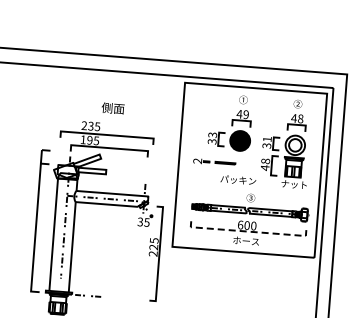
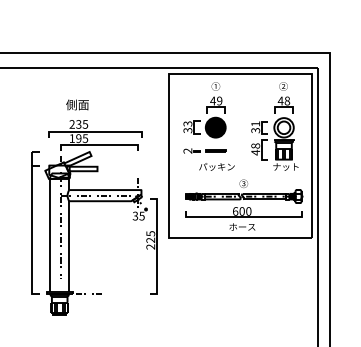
text: (113, 107) -> (77, 104), moved
part: (230, 122) -> (204, 110), moved
text: (237, 179) -> (216, 166), moved
line: (248, 231) -> (243, 217), dashed -> solid

